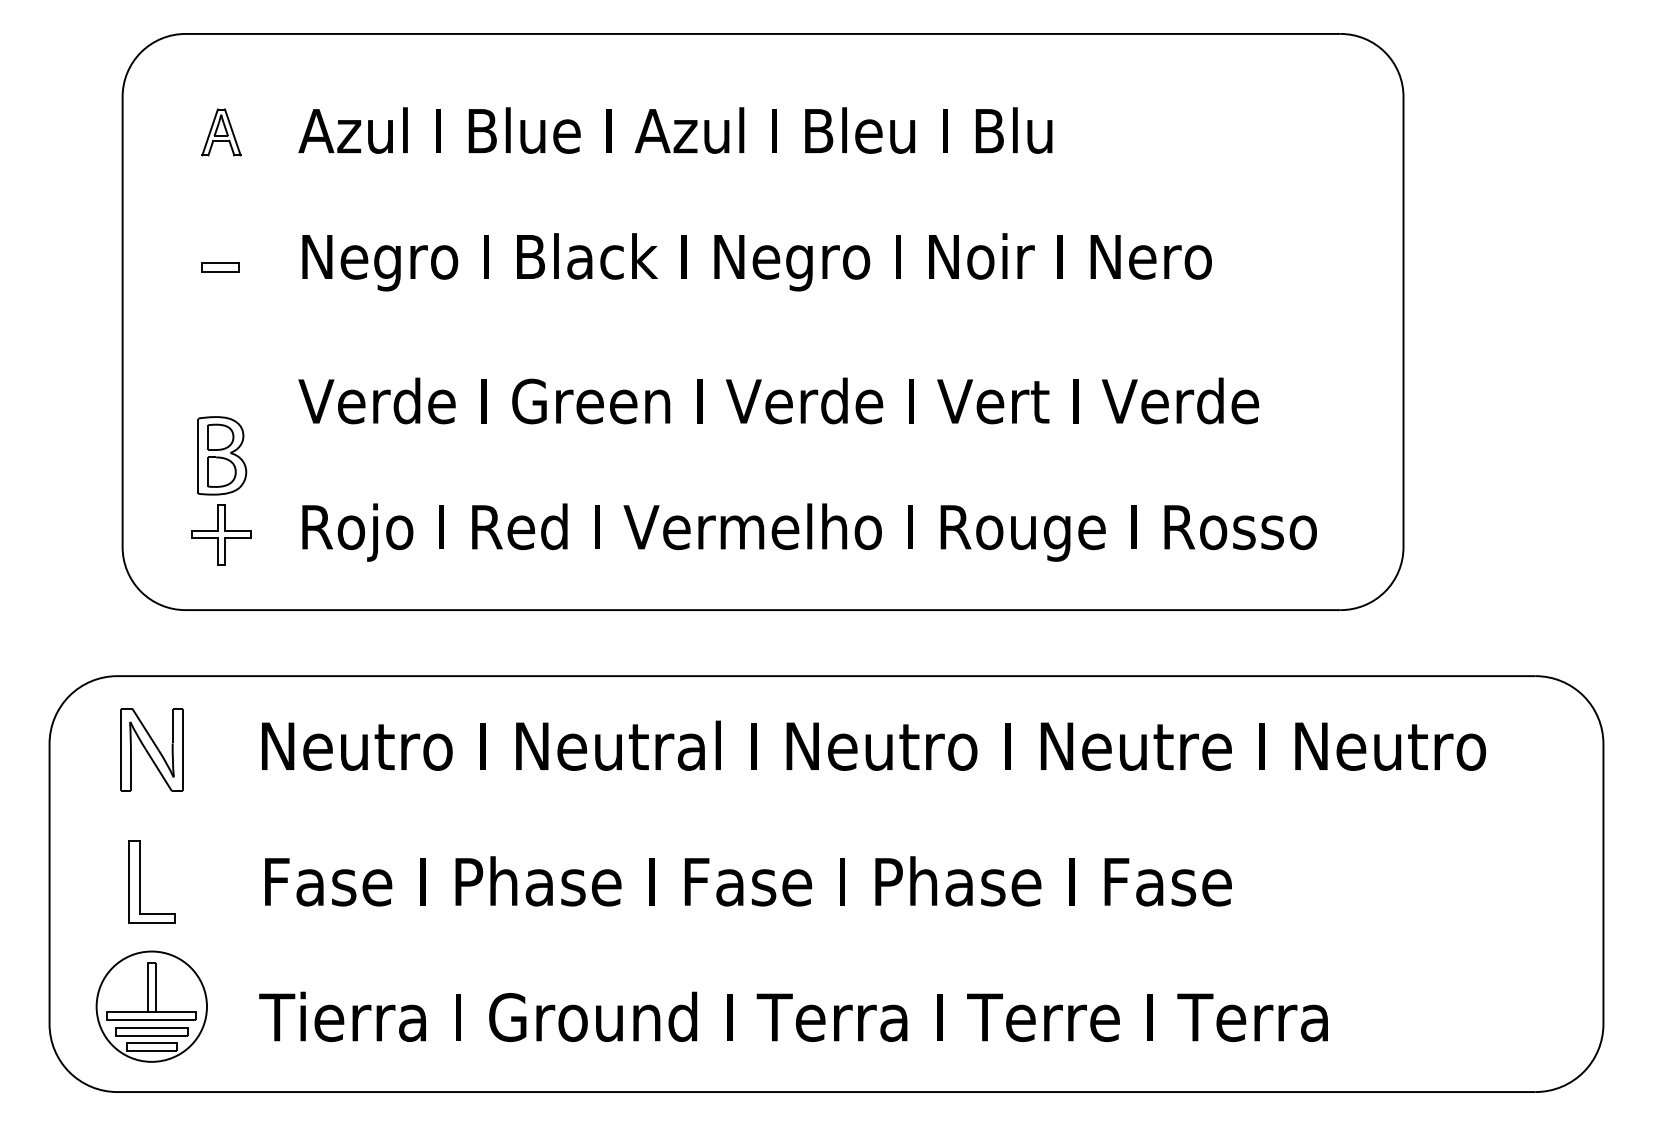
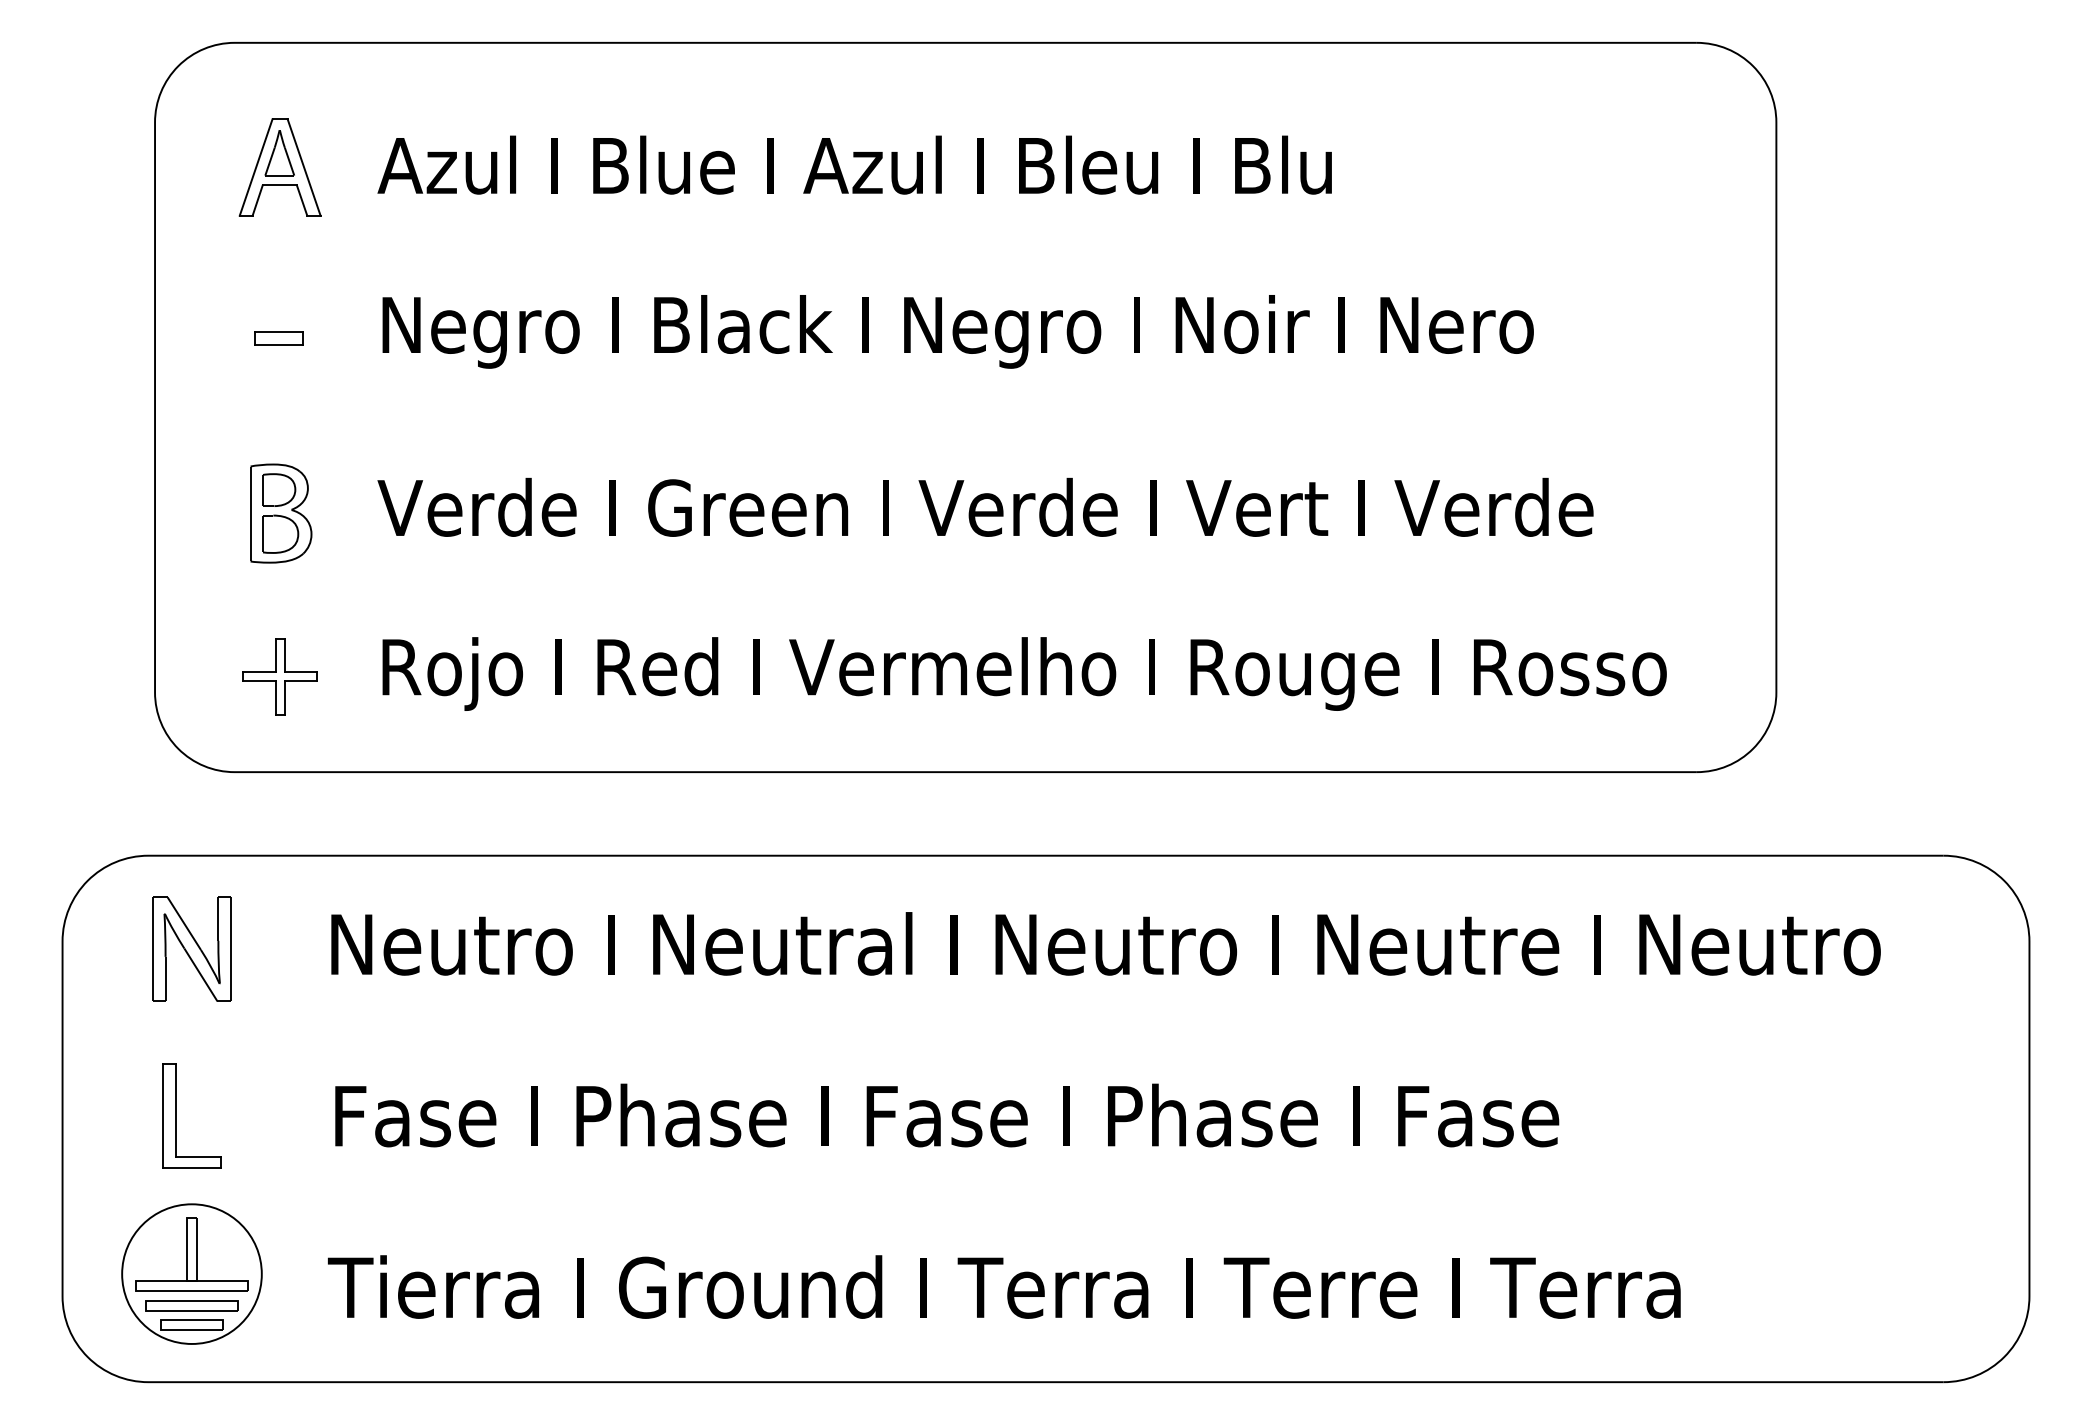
part: (221, 132) -> (280, 167), size x1.67
part: (222, 455) -> (281, 513), moved

